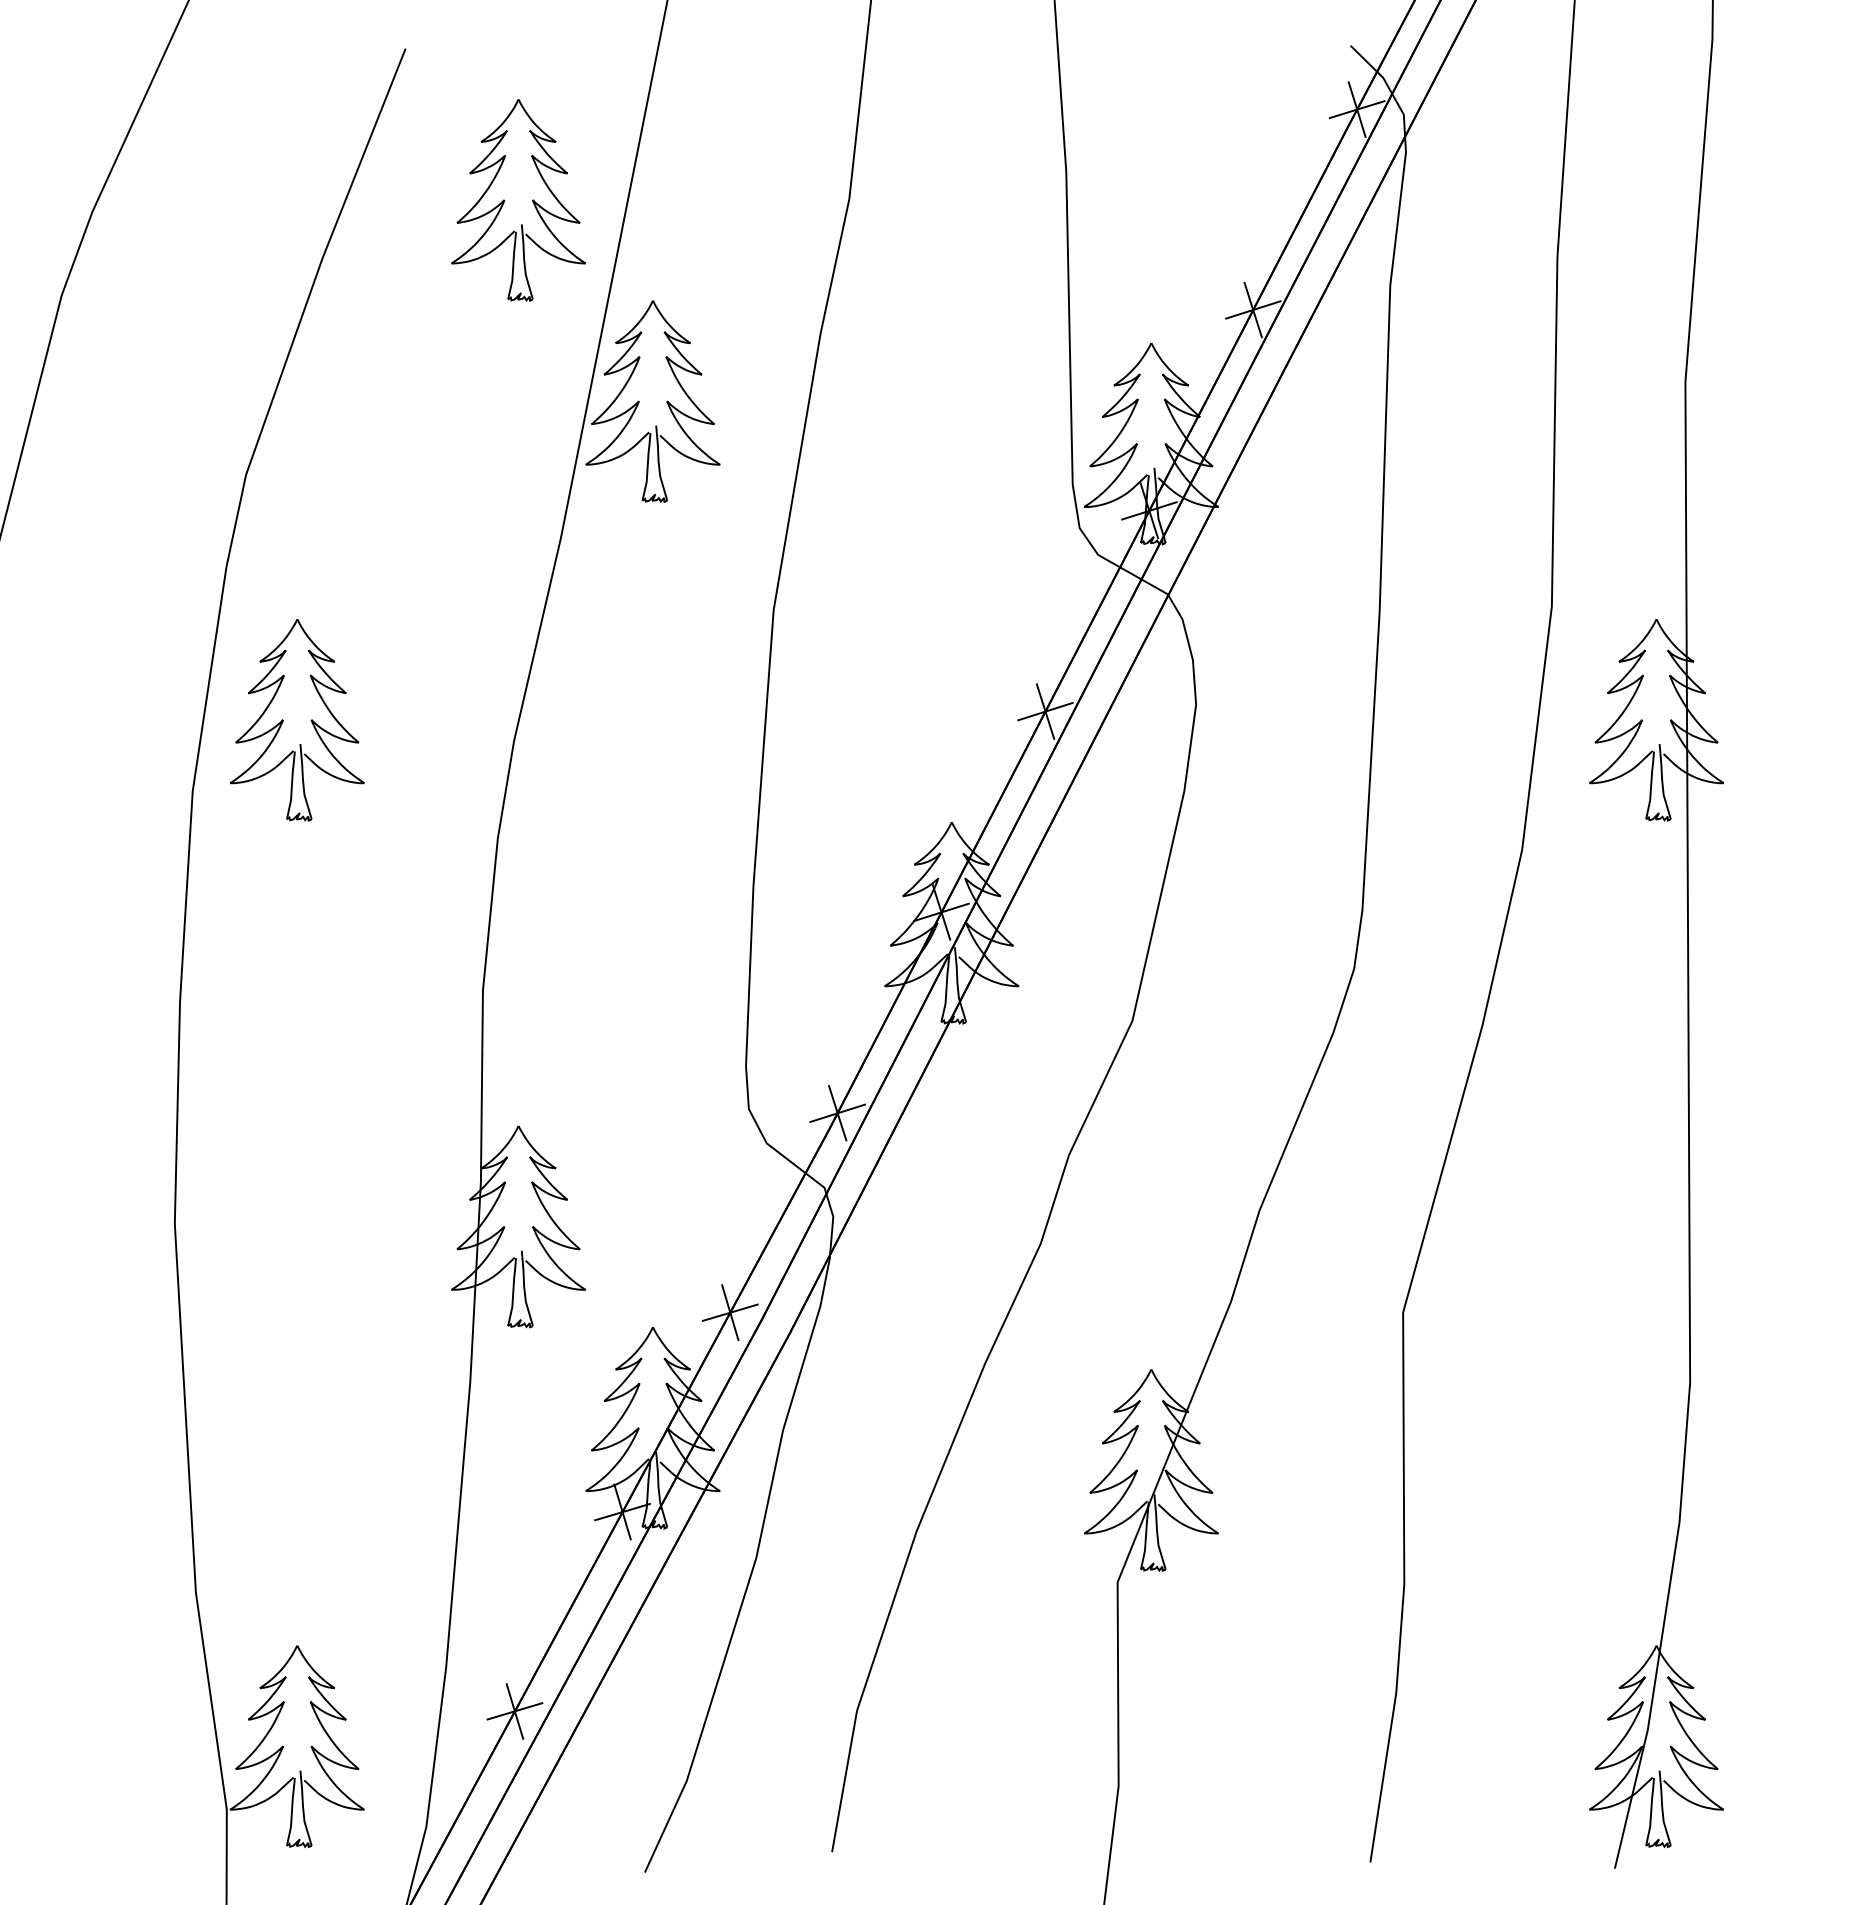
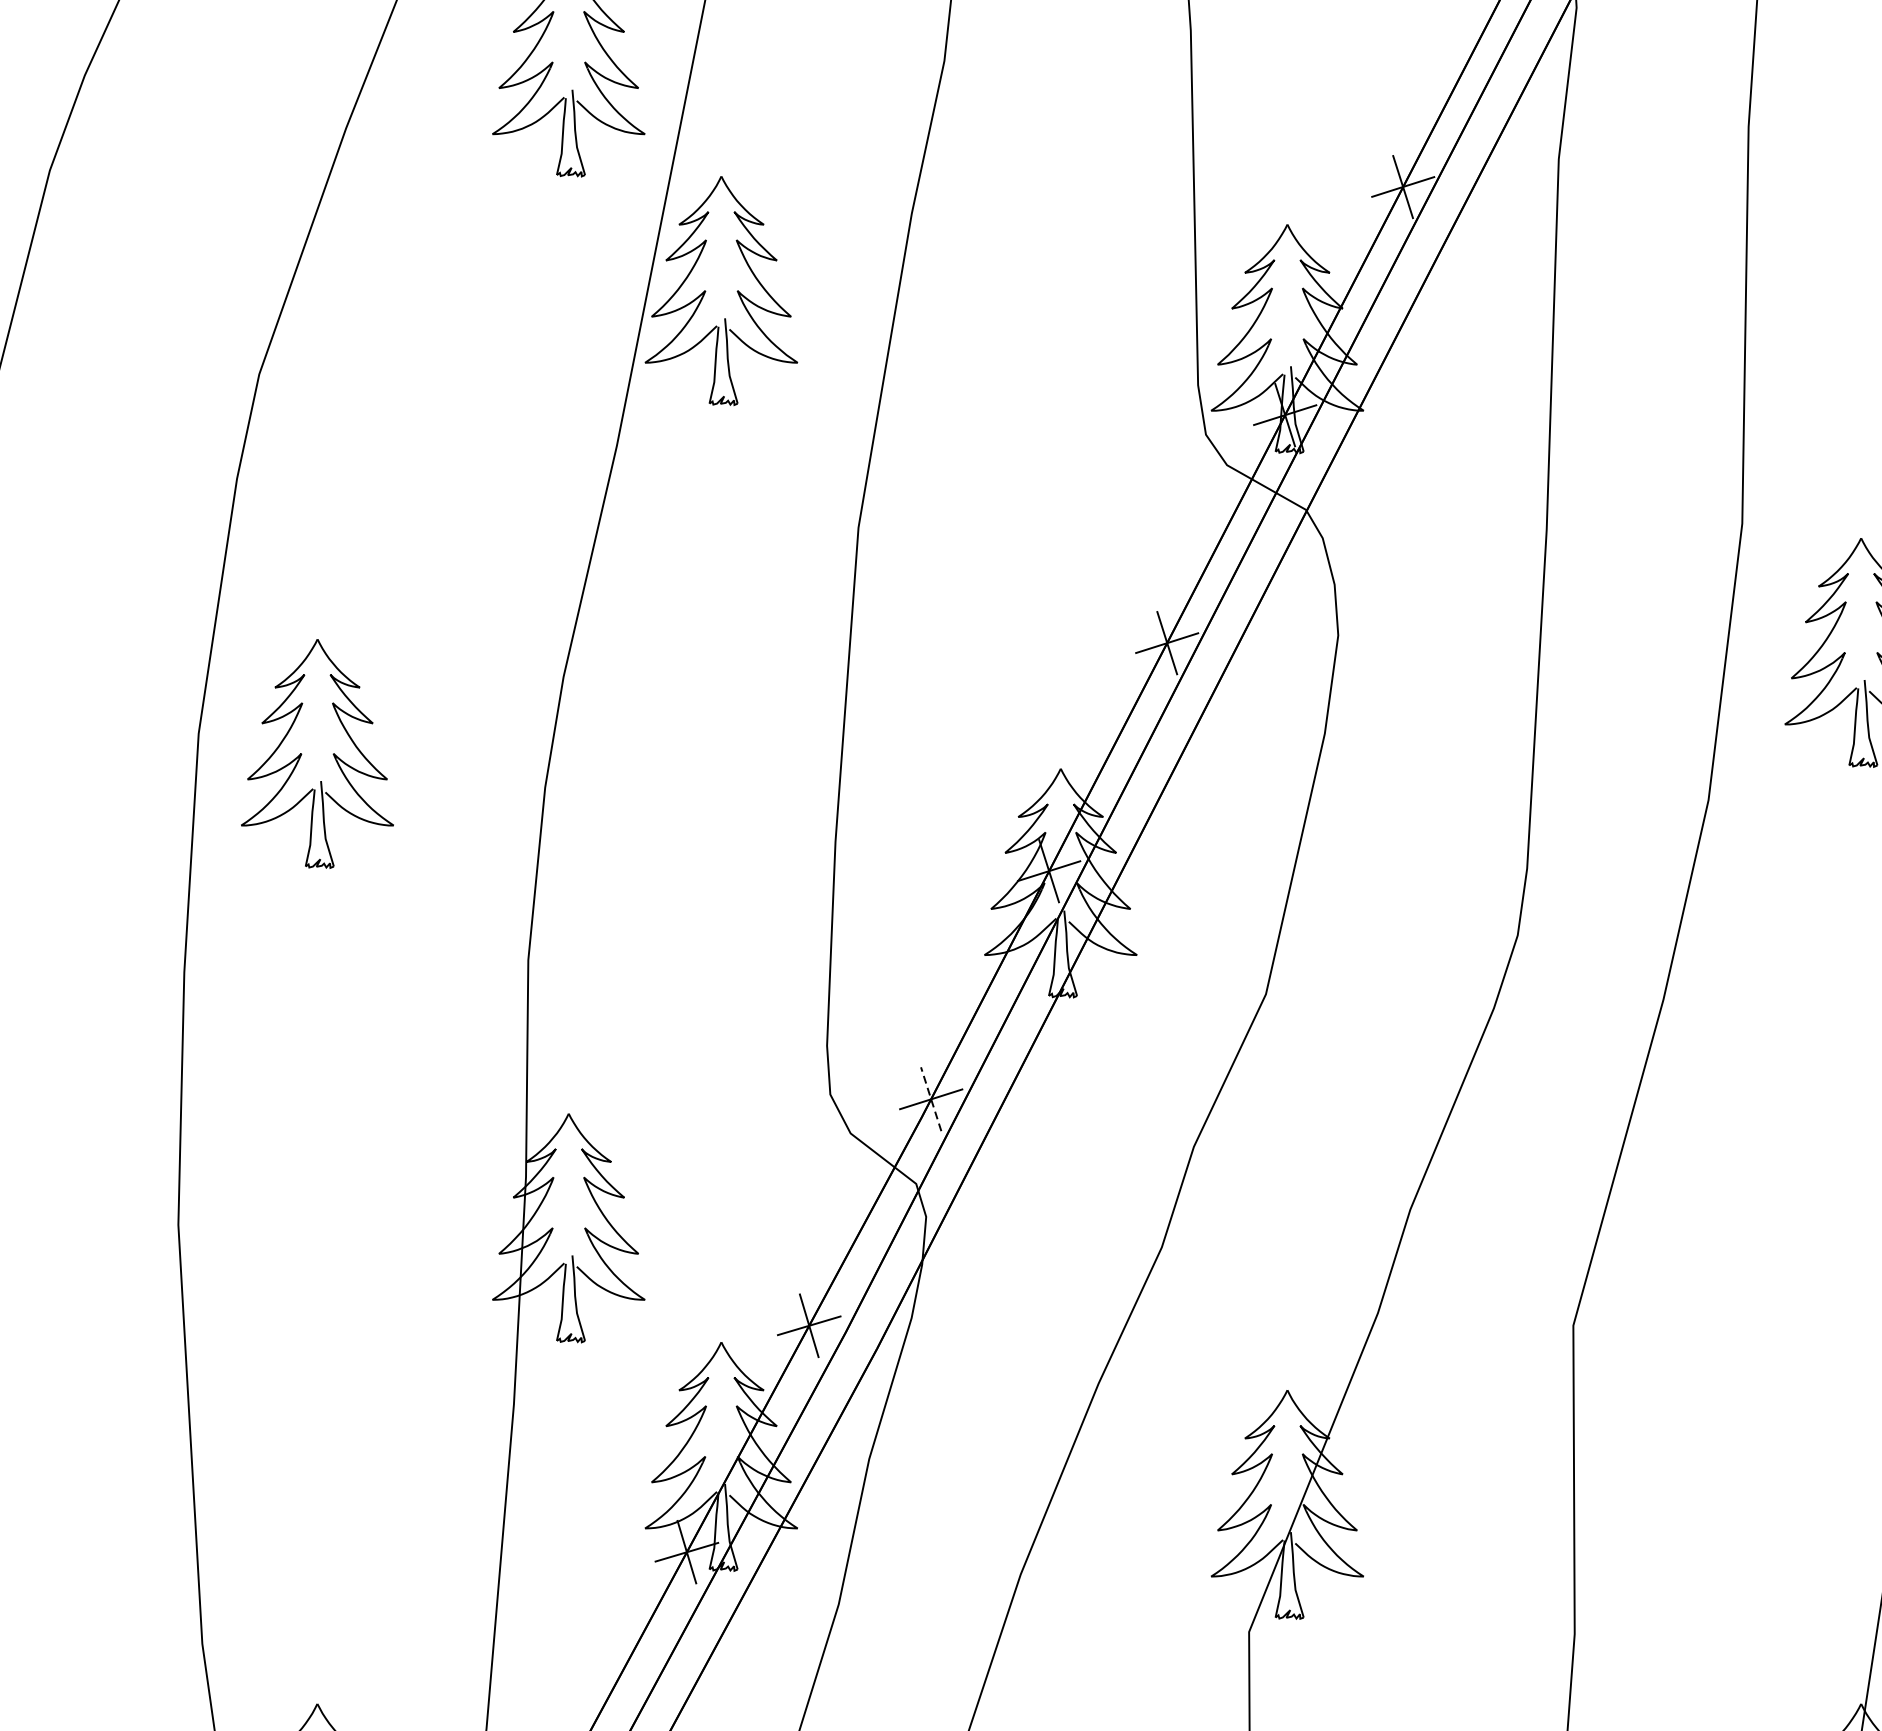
part: (283, 720) -> (301, 754), moved
line: (837, 1113) -> (930, 1099), solid -> dashed

